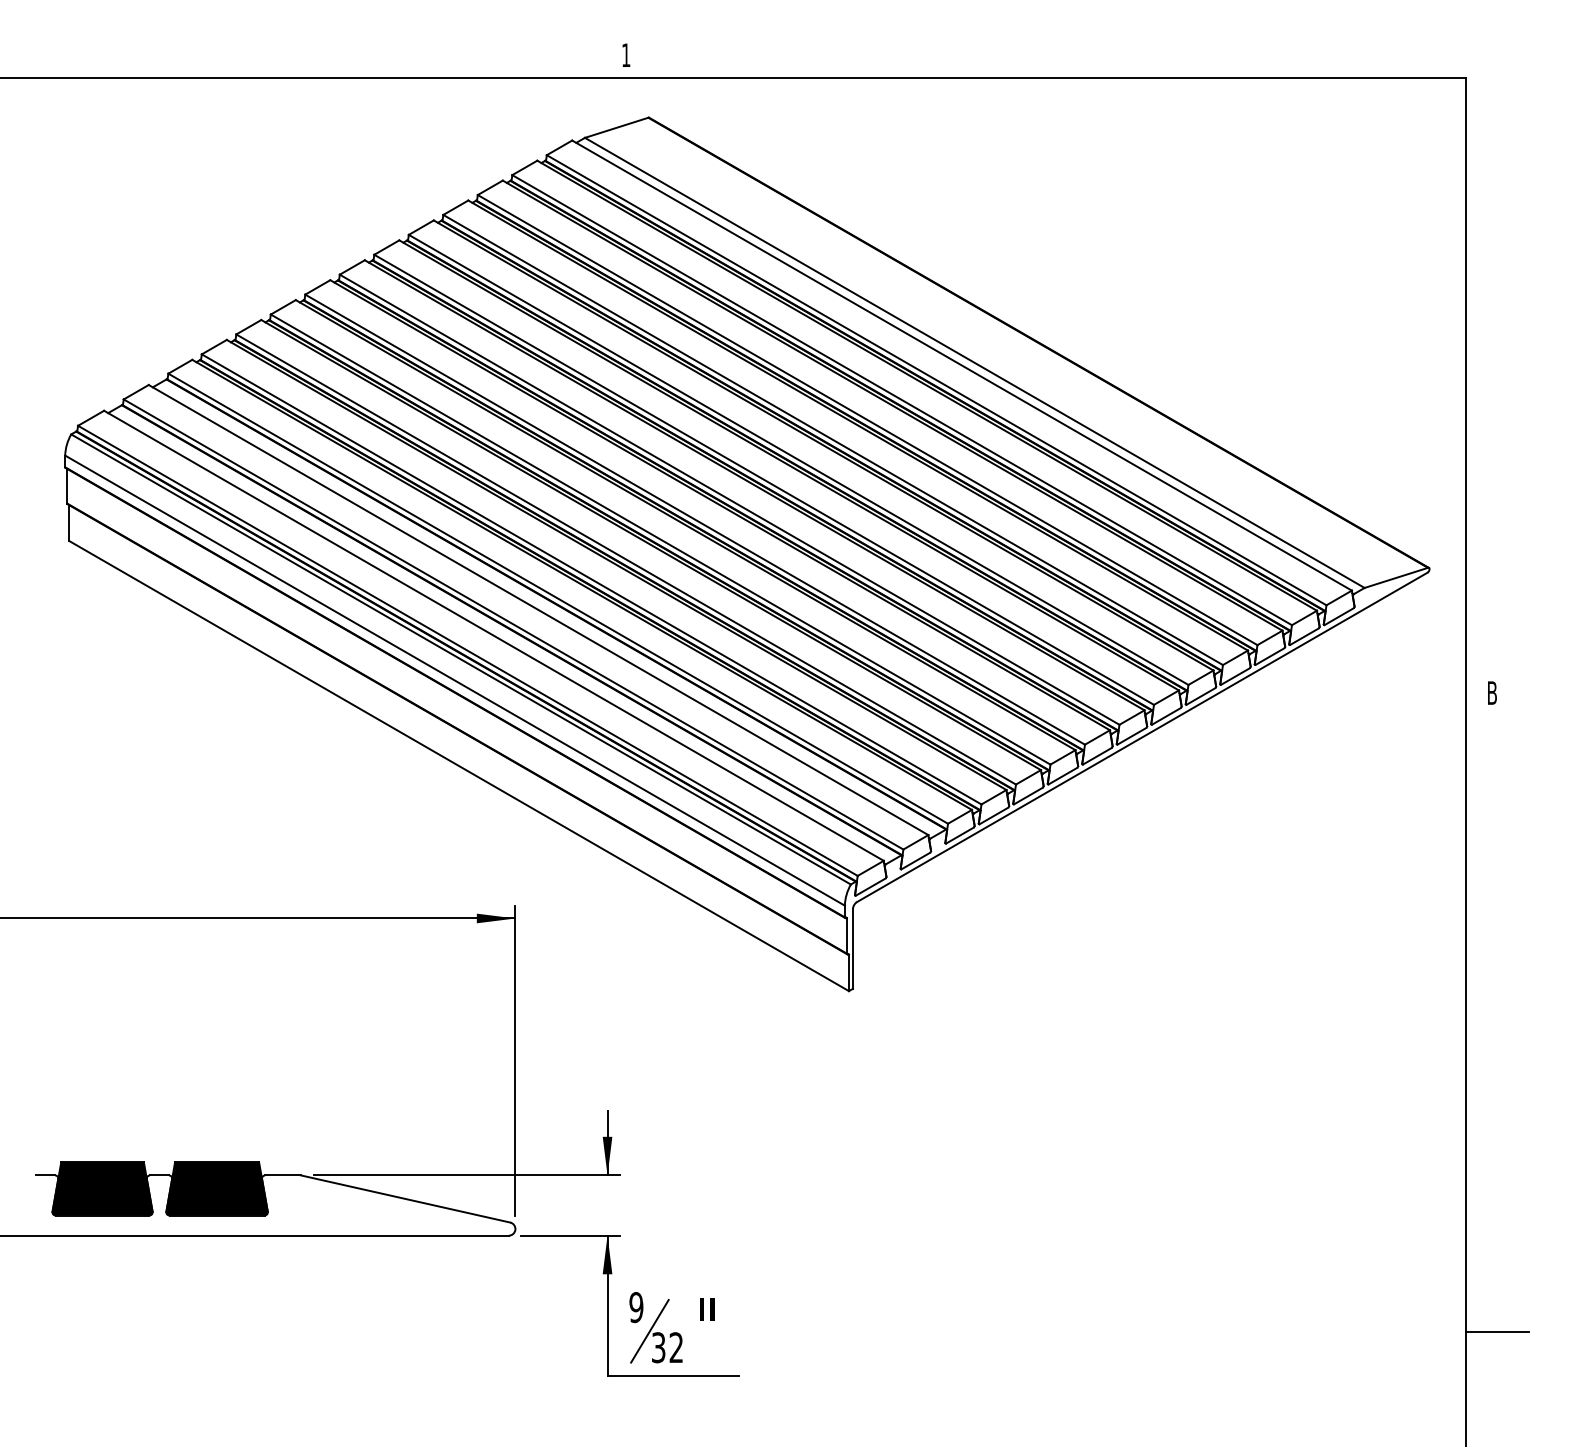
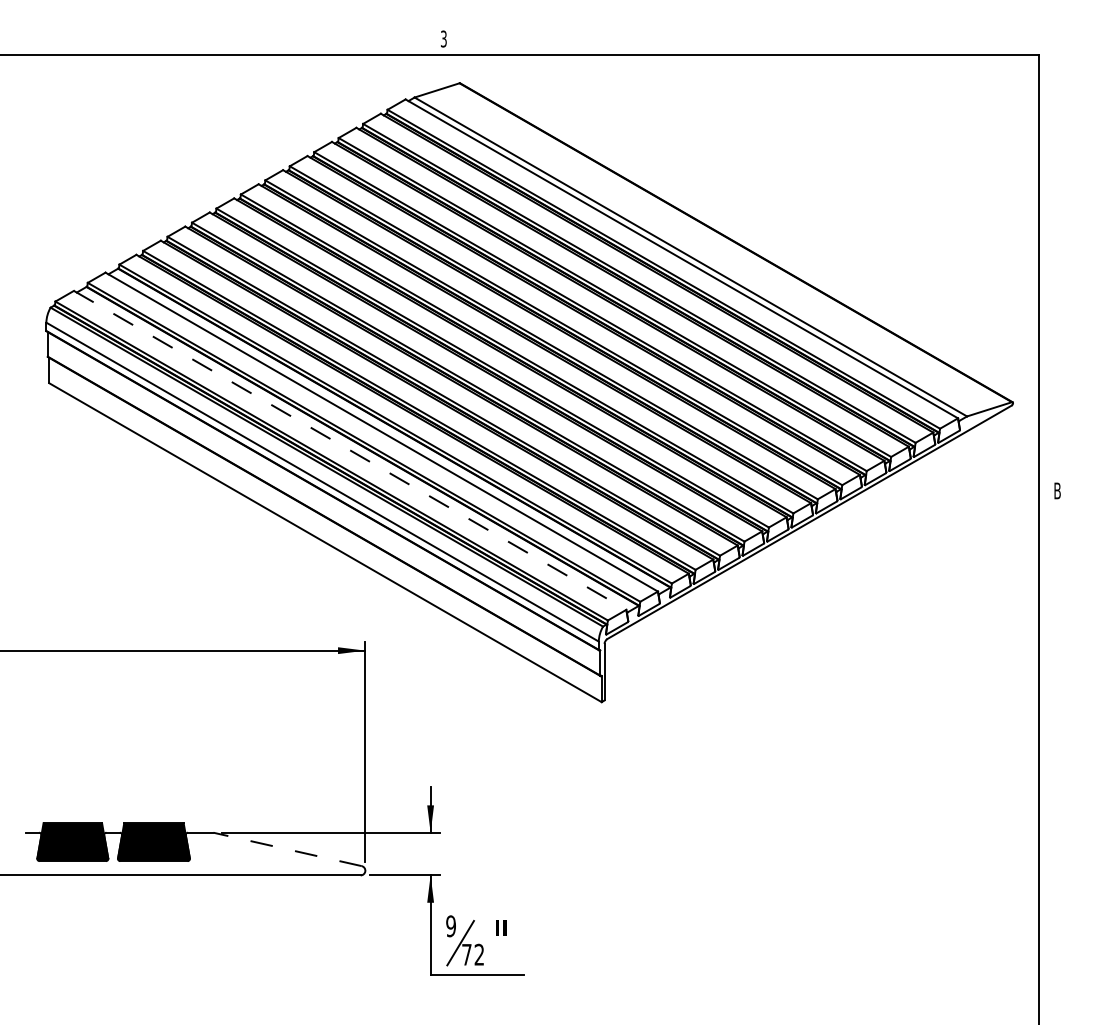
text: (625, 54) -> (443, 38), 1 -> 3
line: (494, 635) -> (350, 450), solid -> dashed
line: (405, 1199) -> (287, 849), solid -> dashed
line: (1496, 1331) -> (1060, 943), removed
text: (658, 1347) -> (466, 954), 32 -> 72

